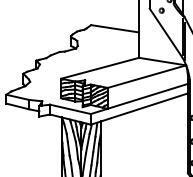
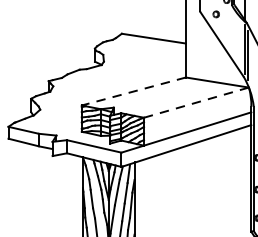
line: (99, 68) -> (133, 91), solid -> dashed
line: (146, 76) -> (195, 102), solid -> dashed

